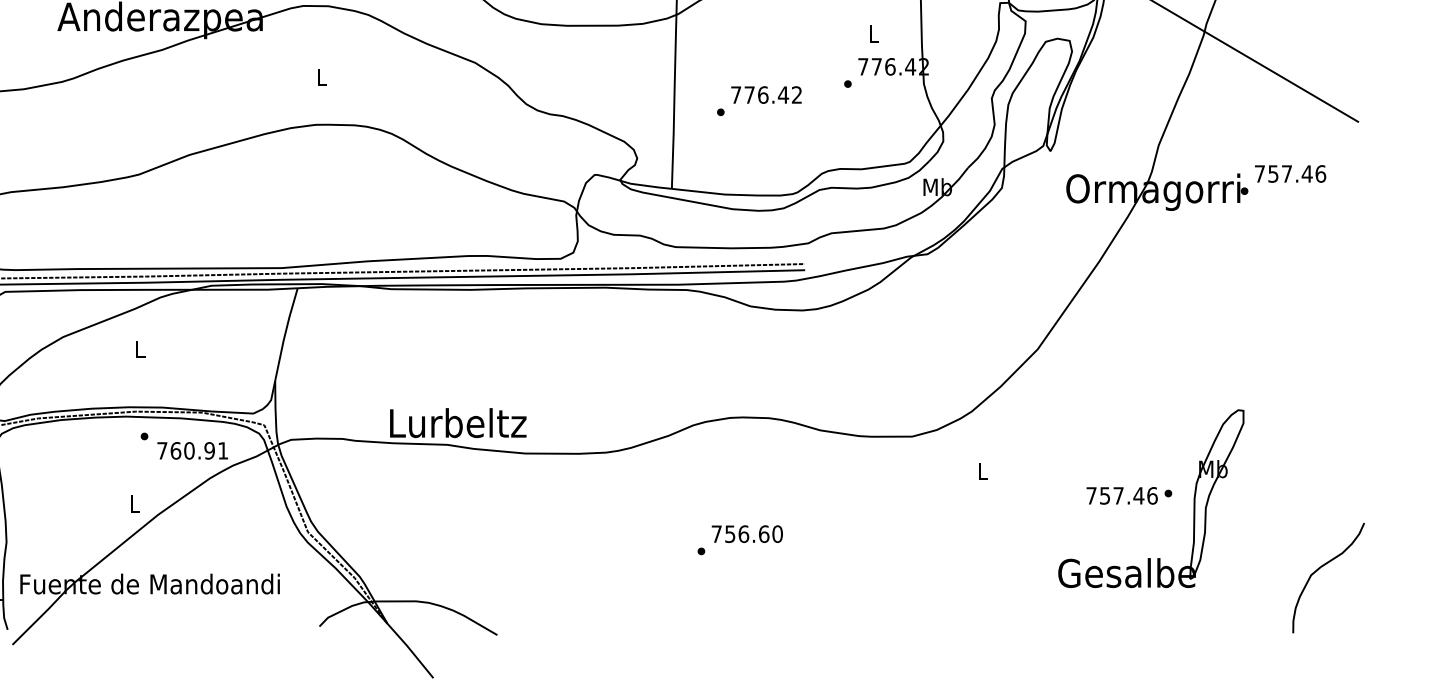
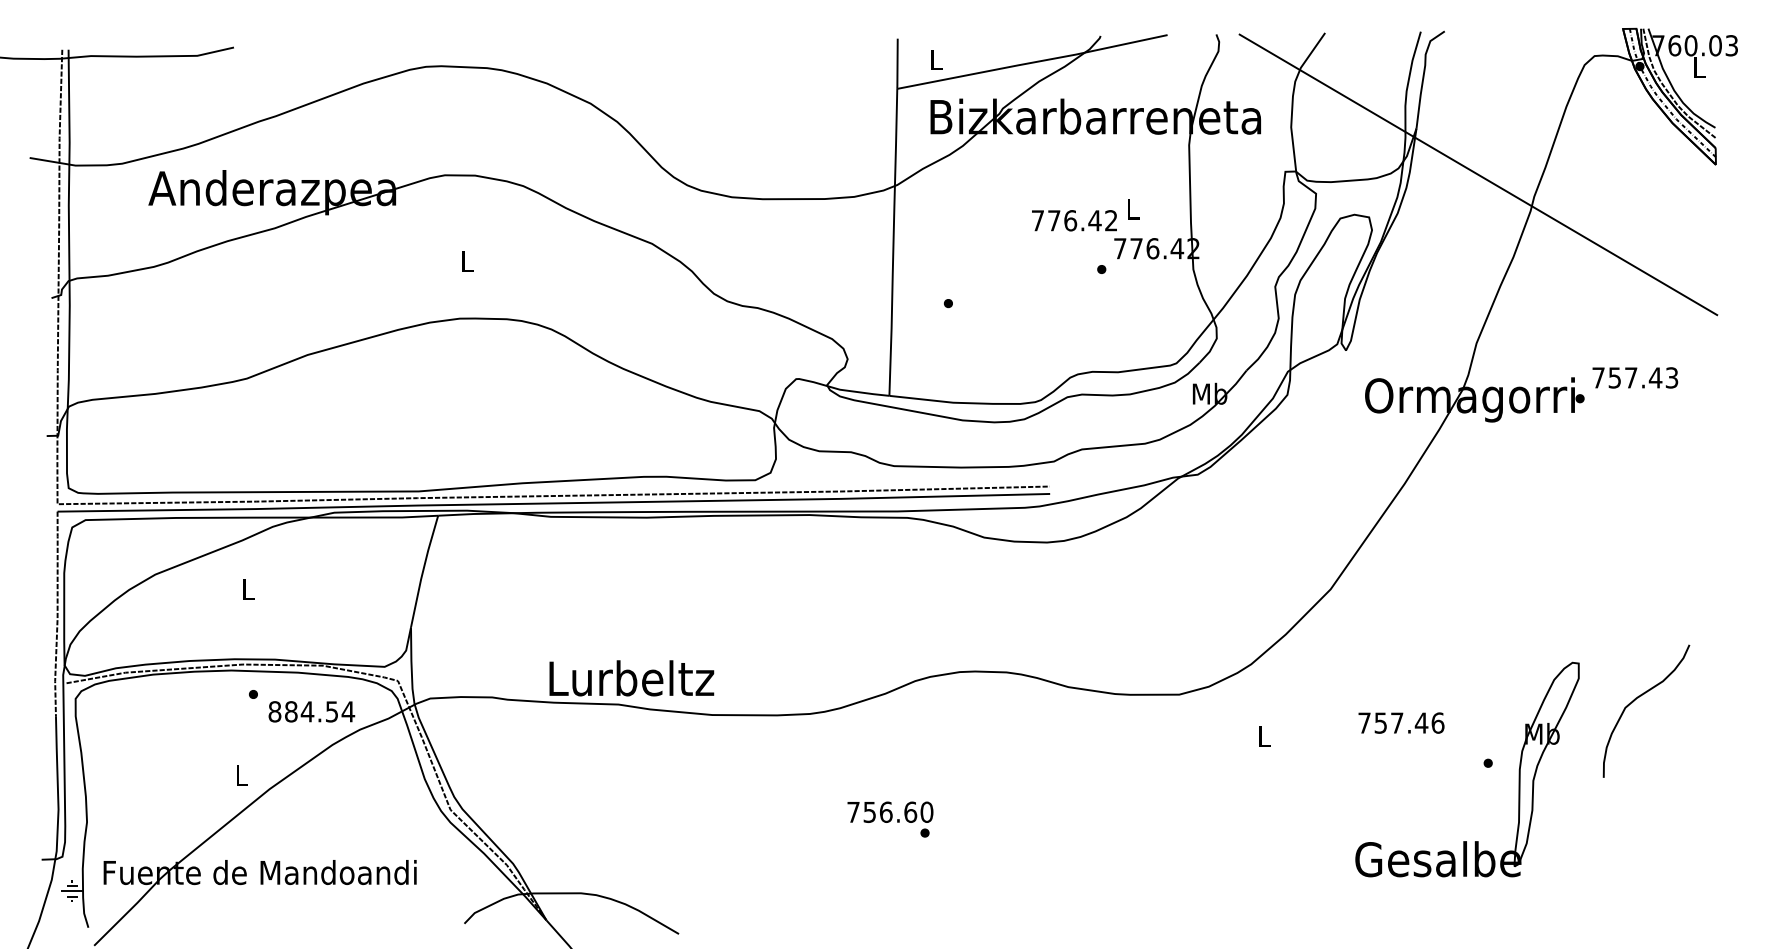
text: (766, 94) -> (1074, 220), moved
text: (1320, 173) -> (1671, 377), 757.46 -> 757.43
text: (192, 450) -> (311, 711), 760.91 -> 884.54
text: (1122, 495) -> (1401, 722), moved
text: (747, 533) -> (890, 811), moved
curve: (1322, 567) -> (1638, 698), moved

